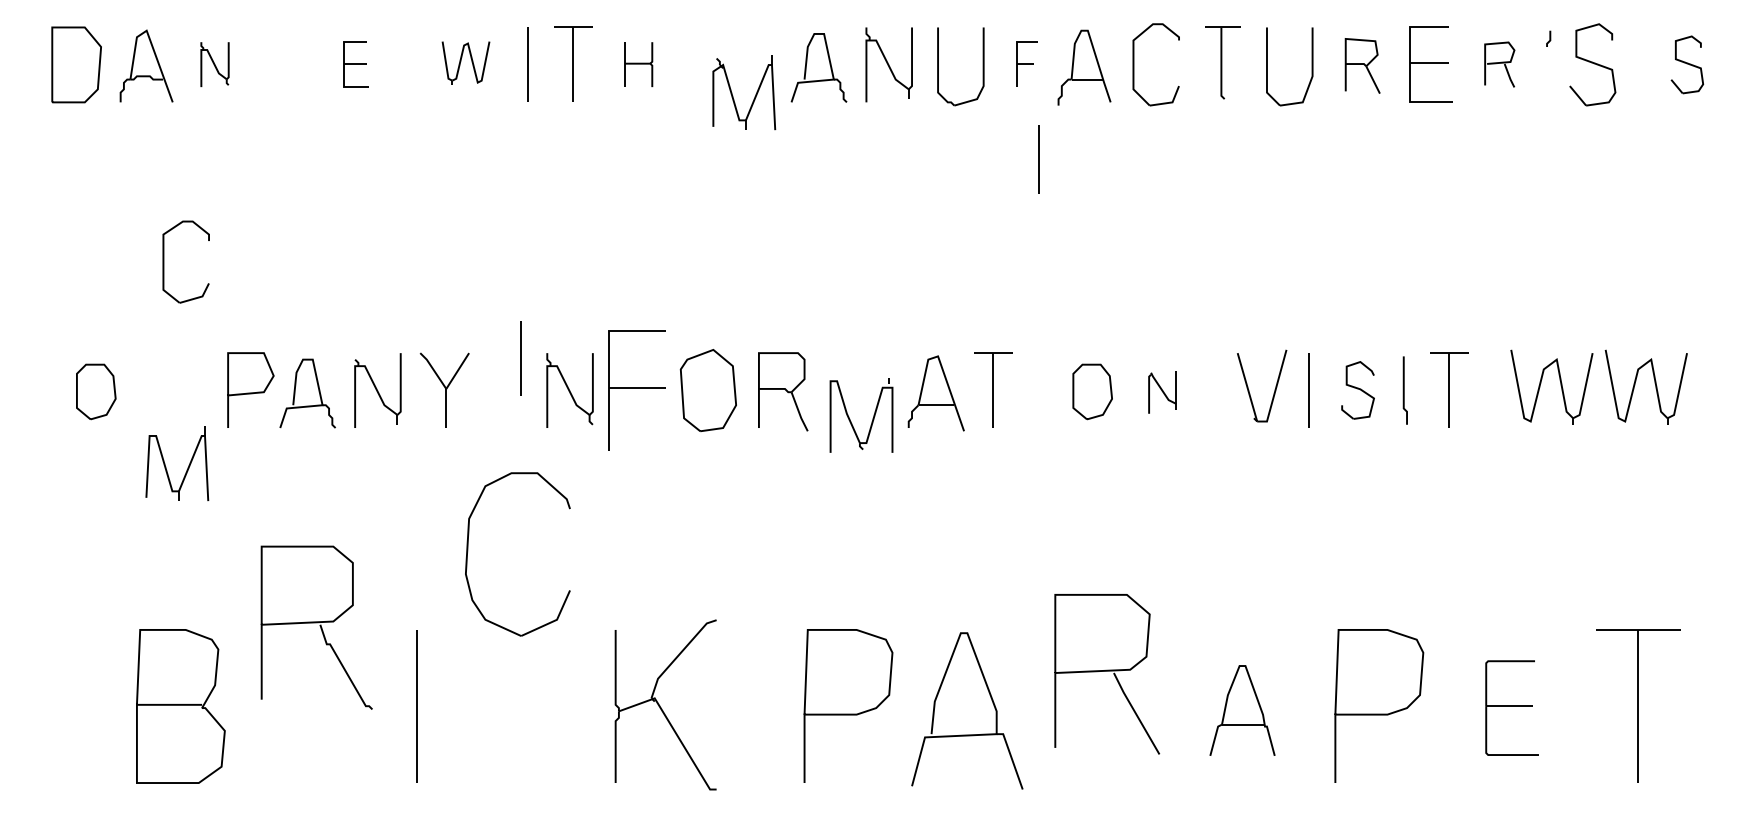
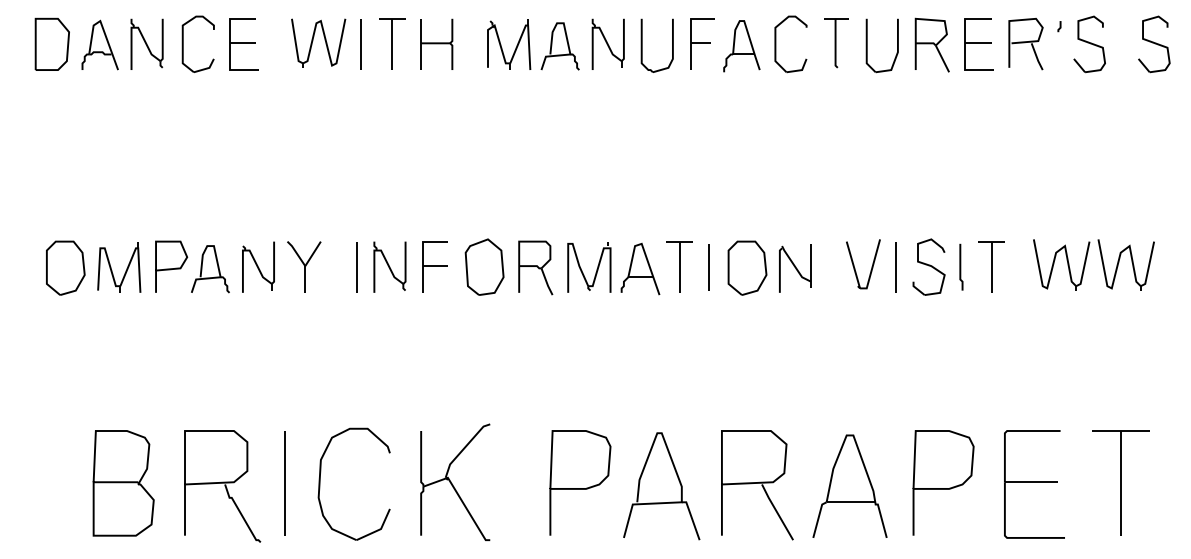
part: (465, 62) -> (318, 42), size x1.67
part: (214, 63) -> (146, 43), size x1.67
part: (638, 63) -> (436, 43), size x1.67
part: (1026, 63) -> (702, 43), size x1.67
part: (355, 65) -> (243, 44), size x1.67
part: (1361, 65) -> (931, 44), size x1.43
part: (1499, 65) -> (1025, 44), size x1.67
part: (1687, 65) -> (1154, 44), size x1.43
part: (753, 97) -> (515, 47), moved
line: (1038, 160) -> (708, 267), moved
part: (164, 260) -> (183, 43), moved
line: (521, 358) -> (356, 267), moved
part: (635, 389) -> (434, 266), size x0.62
part: (1357, 389) -> (928, 266), size x1.43
part: (95, 390) -> (65, 267), size x1.43
part: (1092, 390) -> (747, 267), size x1.43
part: (1162, 392) -> (795, 268), size x1.67
part: (871, 418) -> (596, 269), moved
part: (186, 468) -> (125, 270), moved
part: (468, 553) -> (320, 483), moved
part: (316, 627) -> (222, 486), moved
part: (1107, 674) -> (757, 485), moved
part: (1512, 708) -> (1034, 484), size x1.67
part: (1241, 709) -> (849, 485), size x1.67

